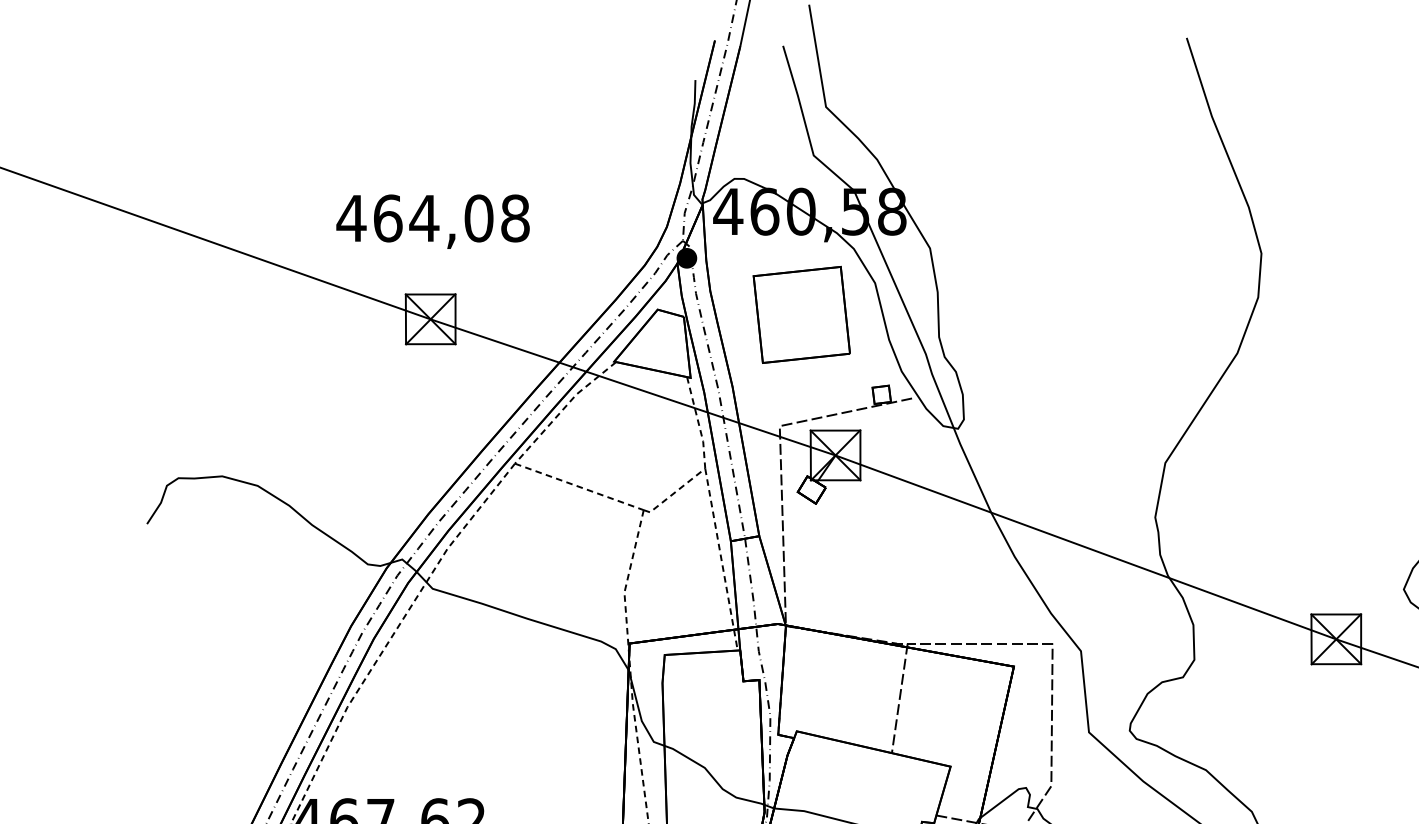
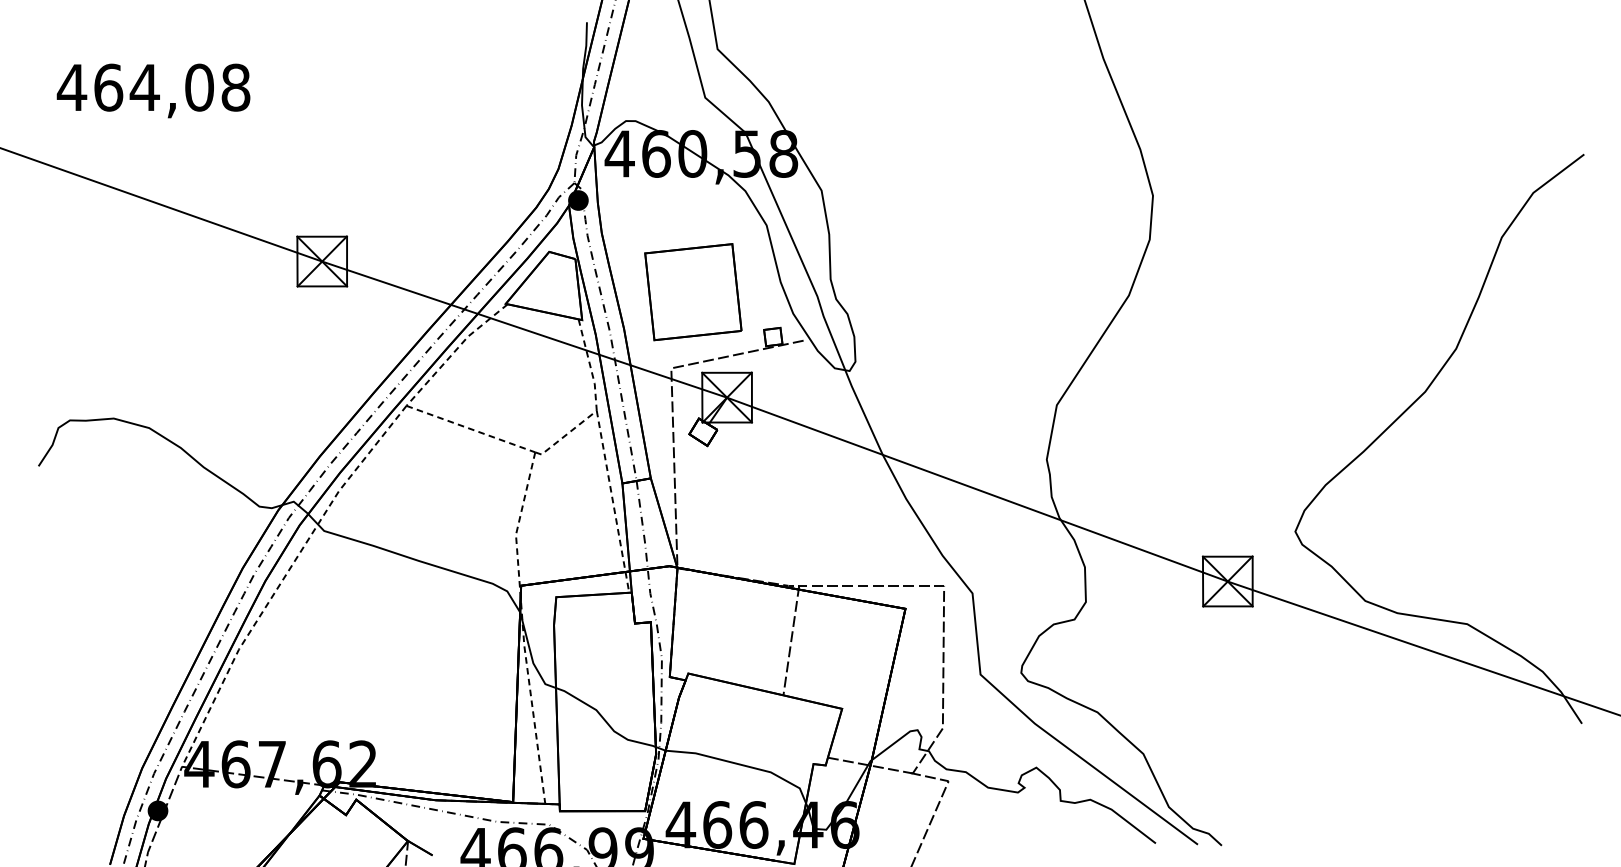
text: (432, 221) -> (153, 90), moved
part: (801, 315) -> (693, 292), moved

